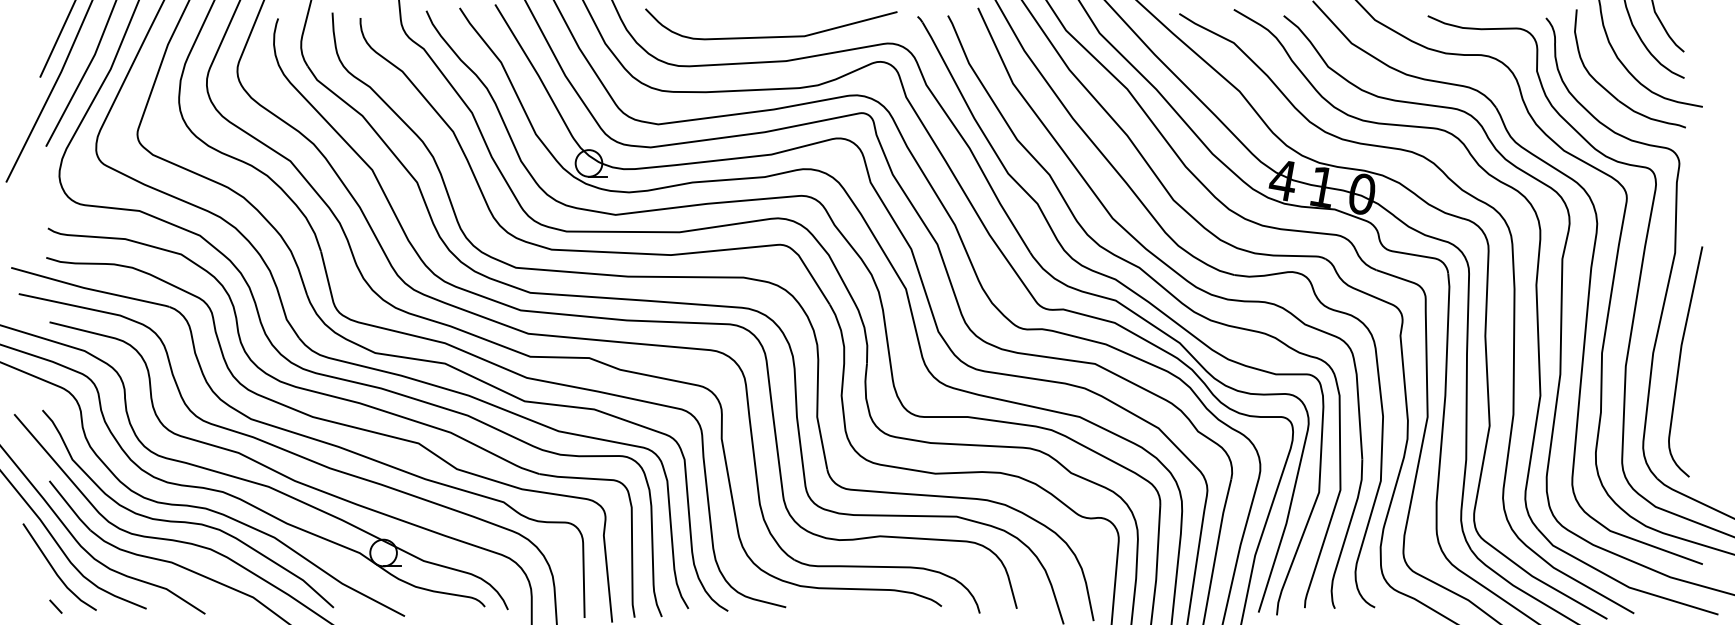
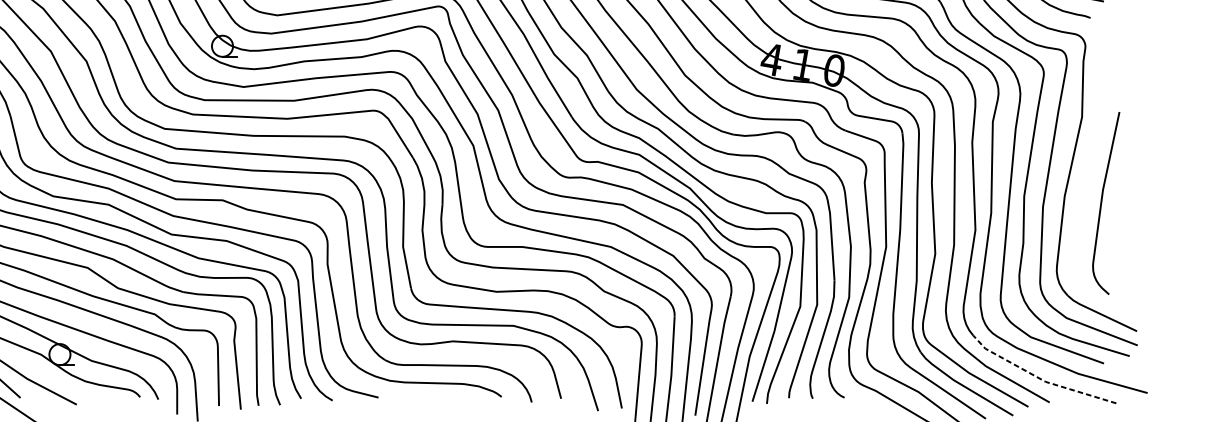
curve: (1680, 361) -> (1102, 203), moved
line: (1621, 583) -> (1039, 378), solid -> dashed

